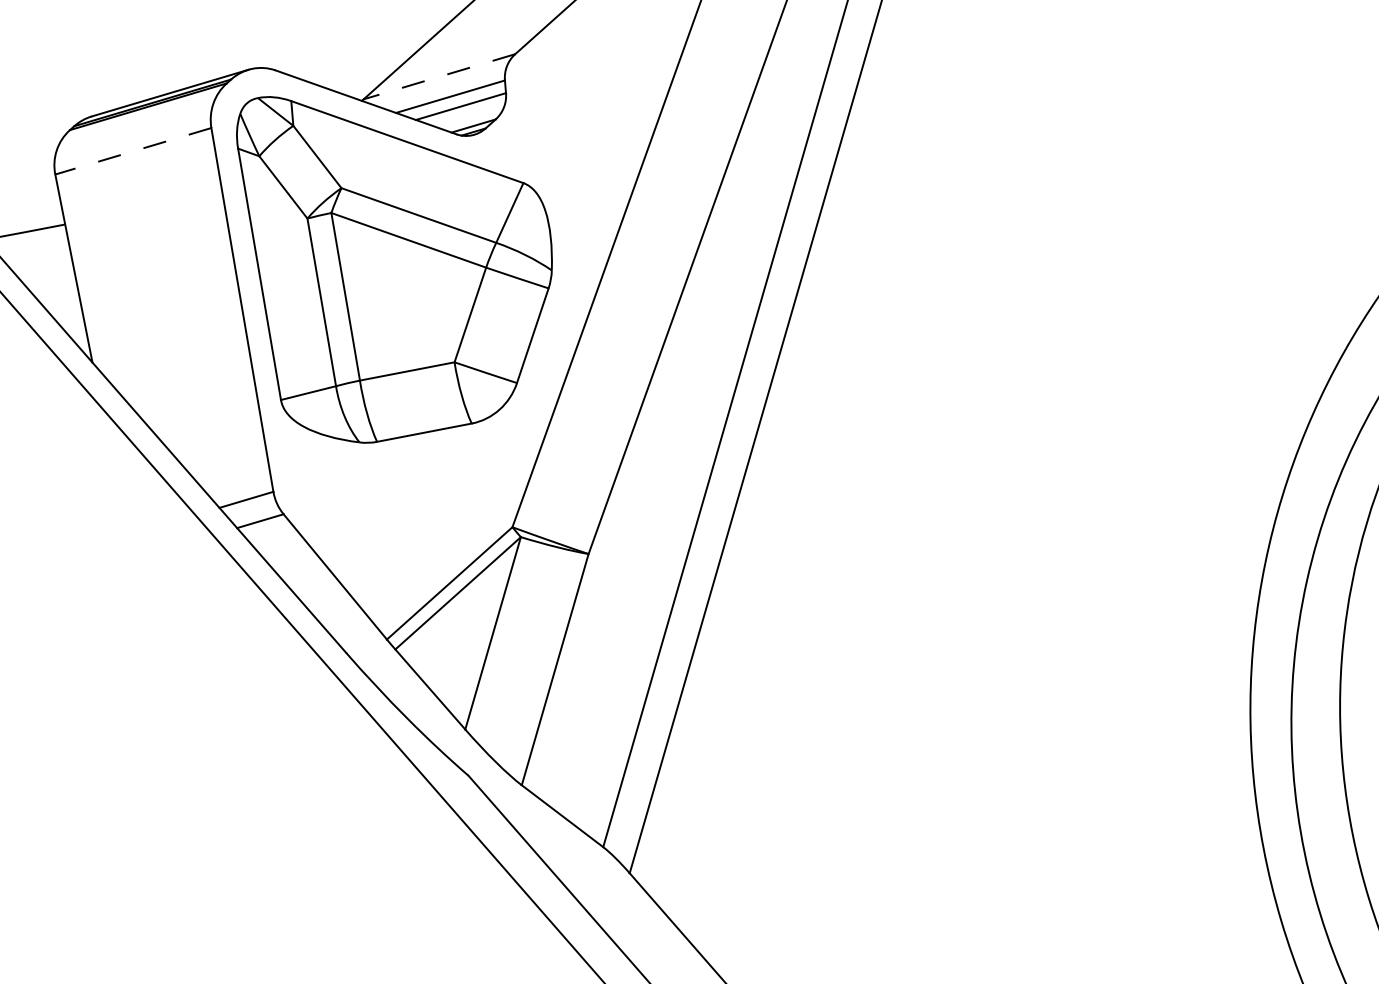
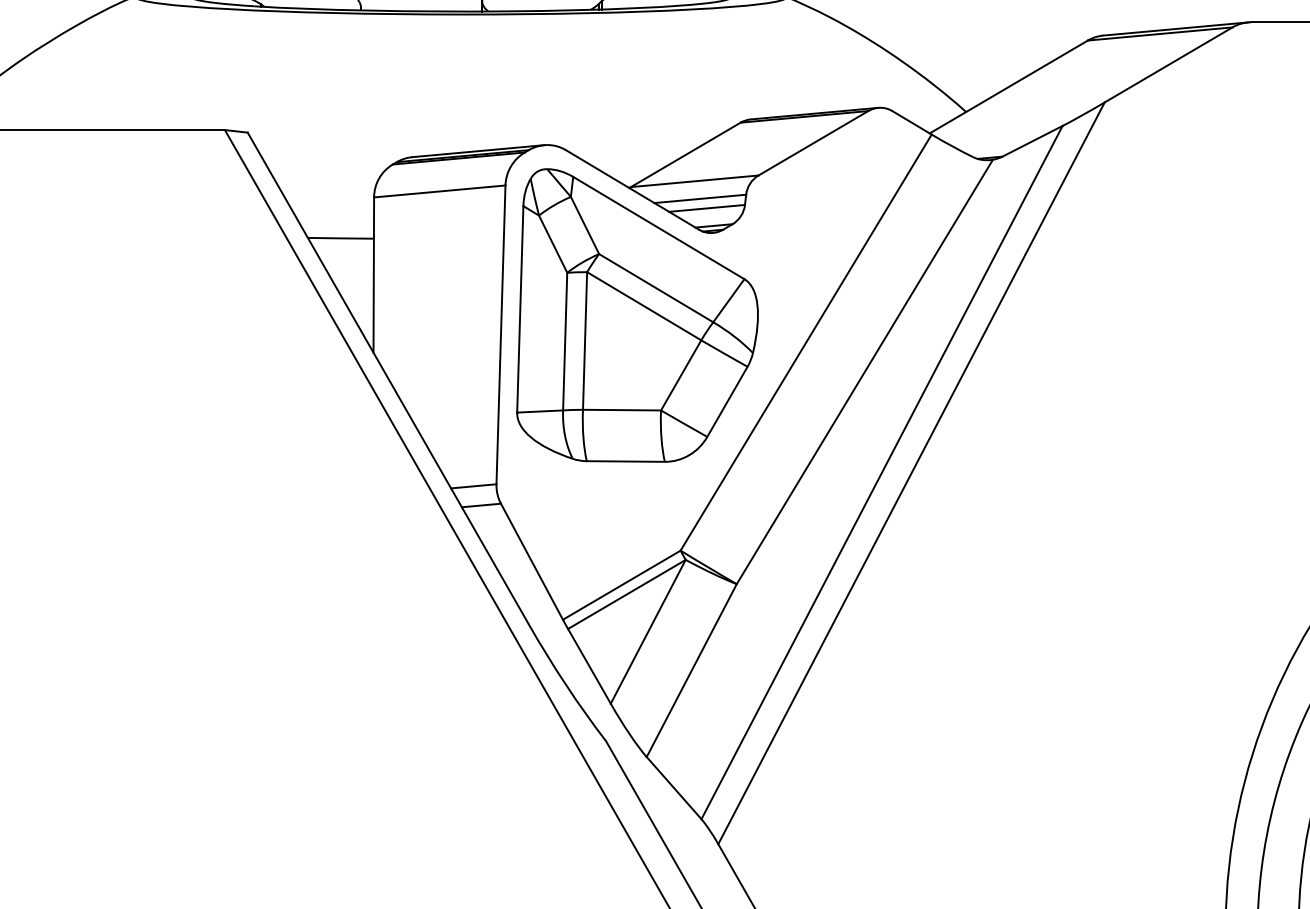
line: (439, 77) -> (694, 181), dashed -> solid
line: (133, 151) -> (439, 191), dashed -> solid

